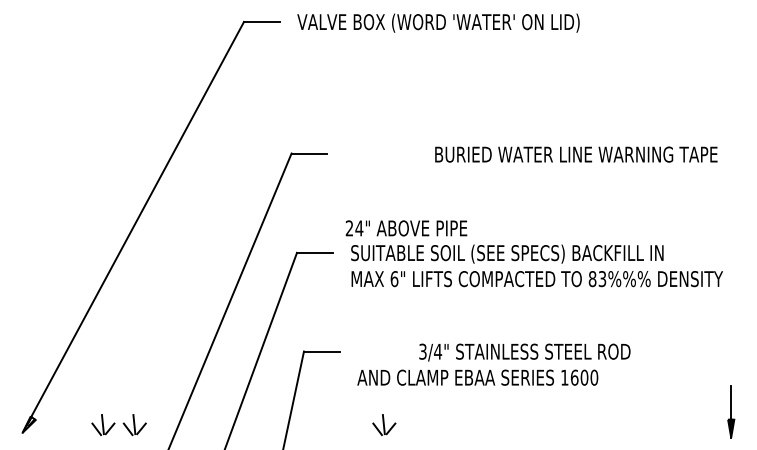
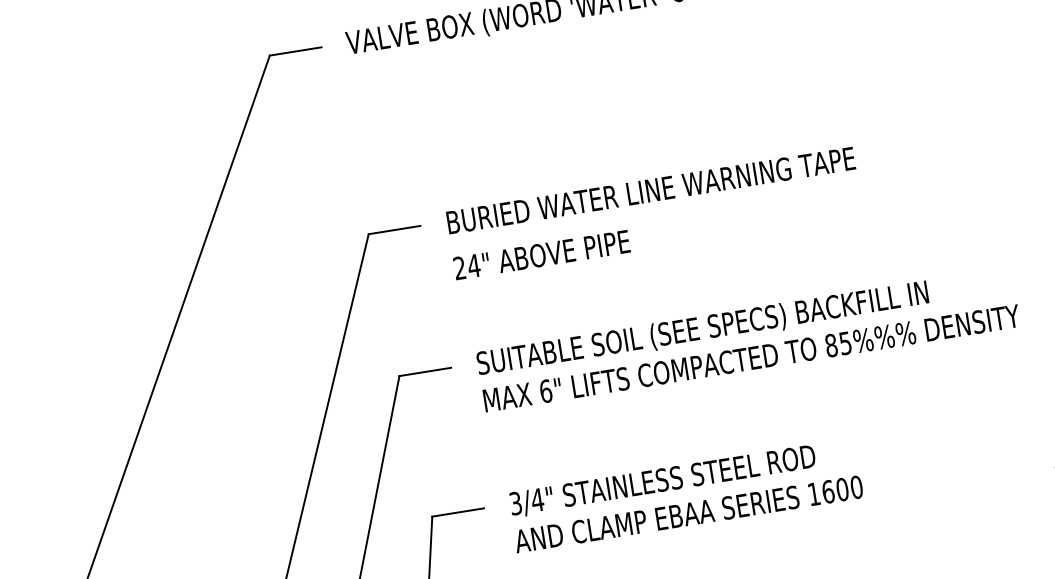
text: (576, 154) -> (651, 190), moved
text: (406, 228) -> (541, 255), moved
text: (602, 278) -> (845, 342), 83%%% -> 85%%%
text: (524, 352) -> (662, 481), moved

